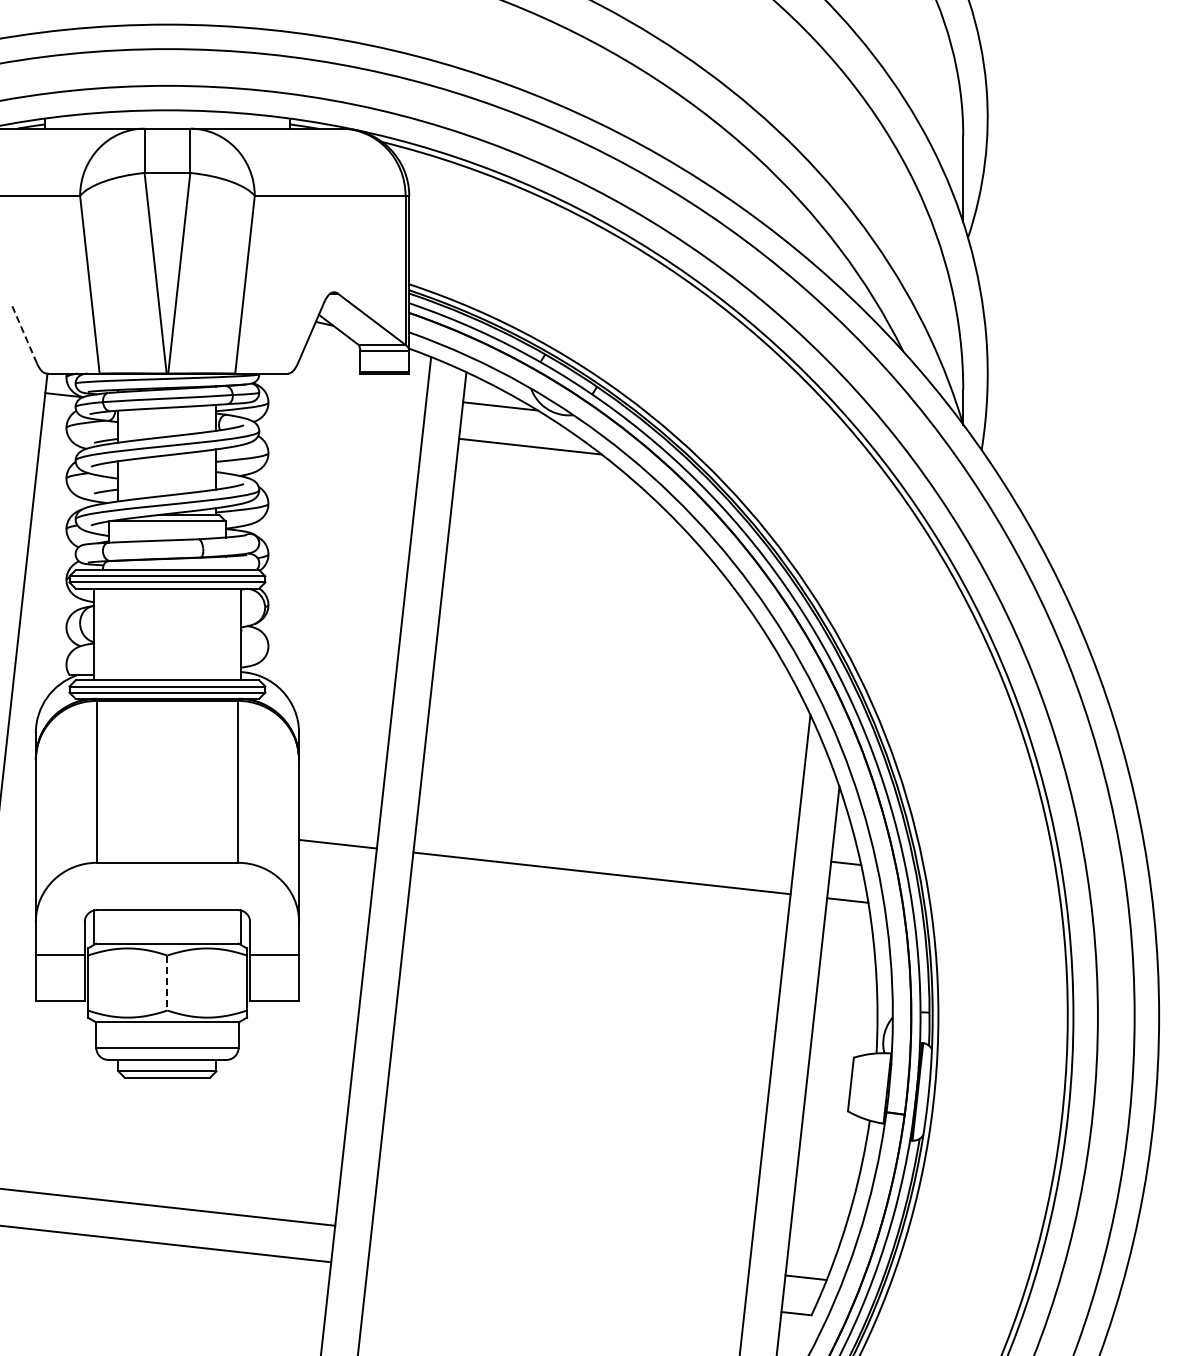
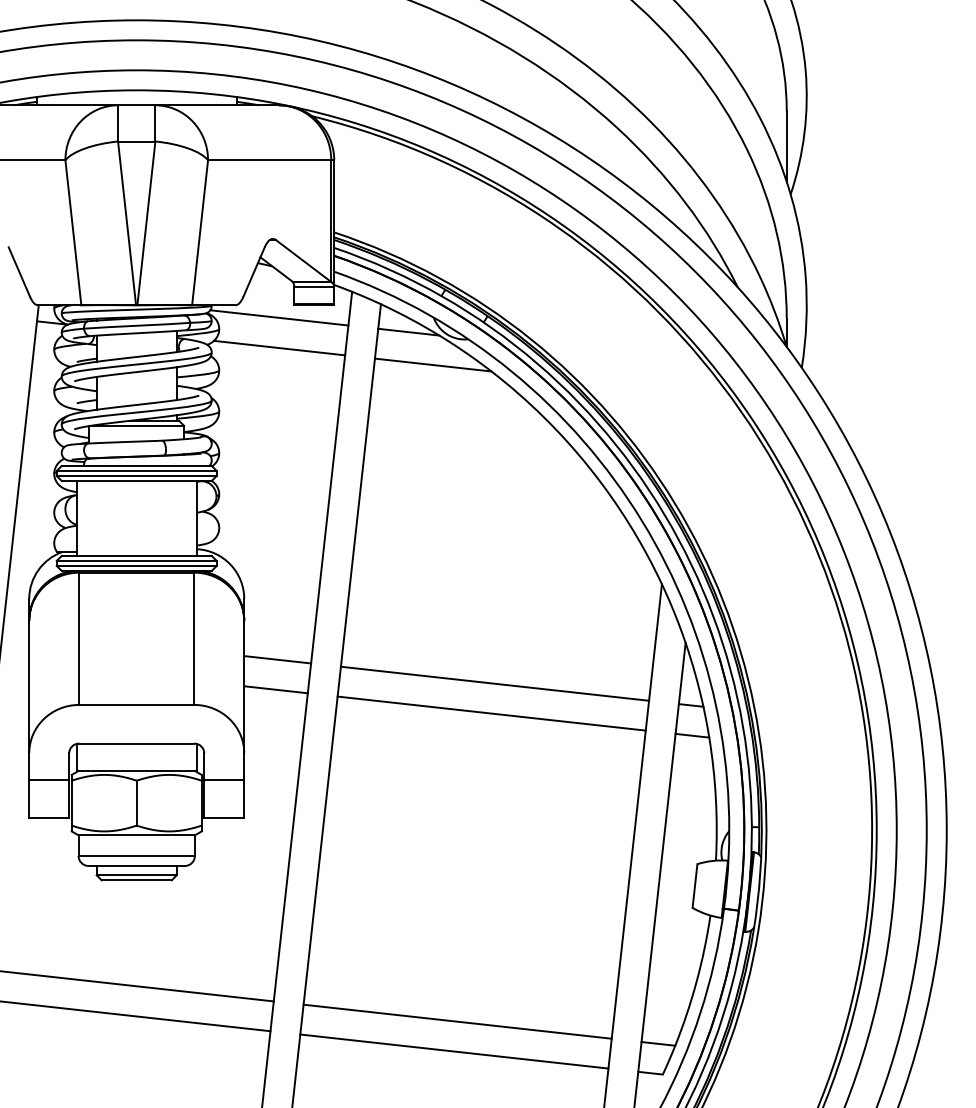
line: (23, 332) -> (19, 271), dashed -> solid
line: (341, 388) -> (278, 317), added
line: (342, 425) -> (279, 347), added
line: (339, 807) -> (277, 659), added
line: (605, 836) -> (494, 683), added
line: (167, 983) -> (136, 803), dashed -> solid
line: (560, 1250) -> (457, 1021), added
line: (555, 1286) -> (453, 1051), added

